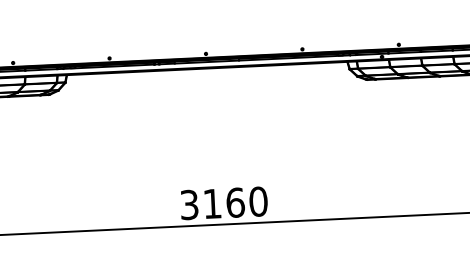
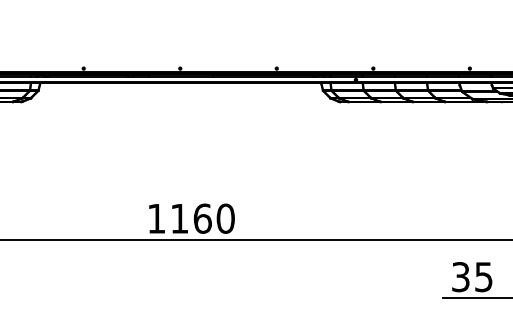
text: (189, 204) -> (156, 218), 3160 -> 1160

